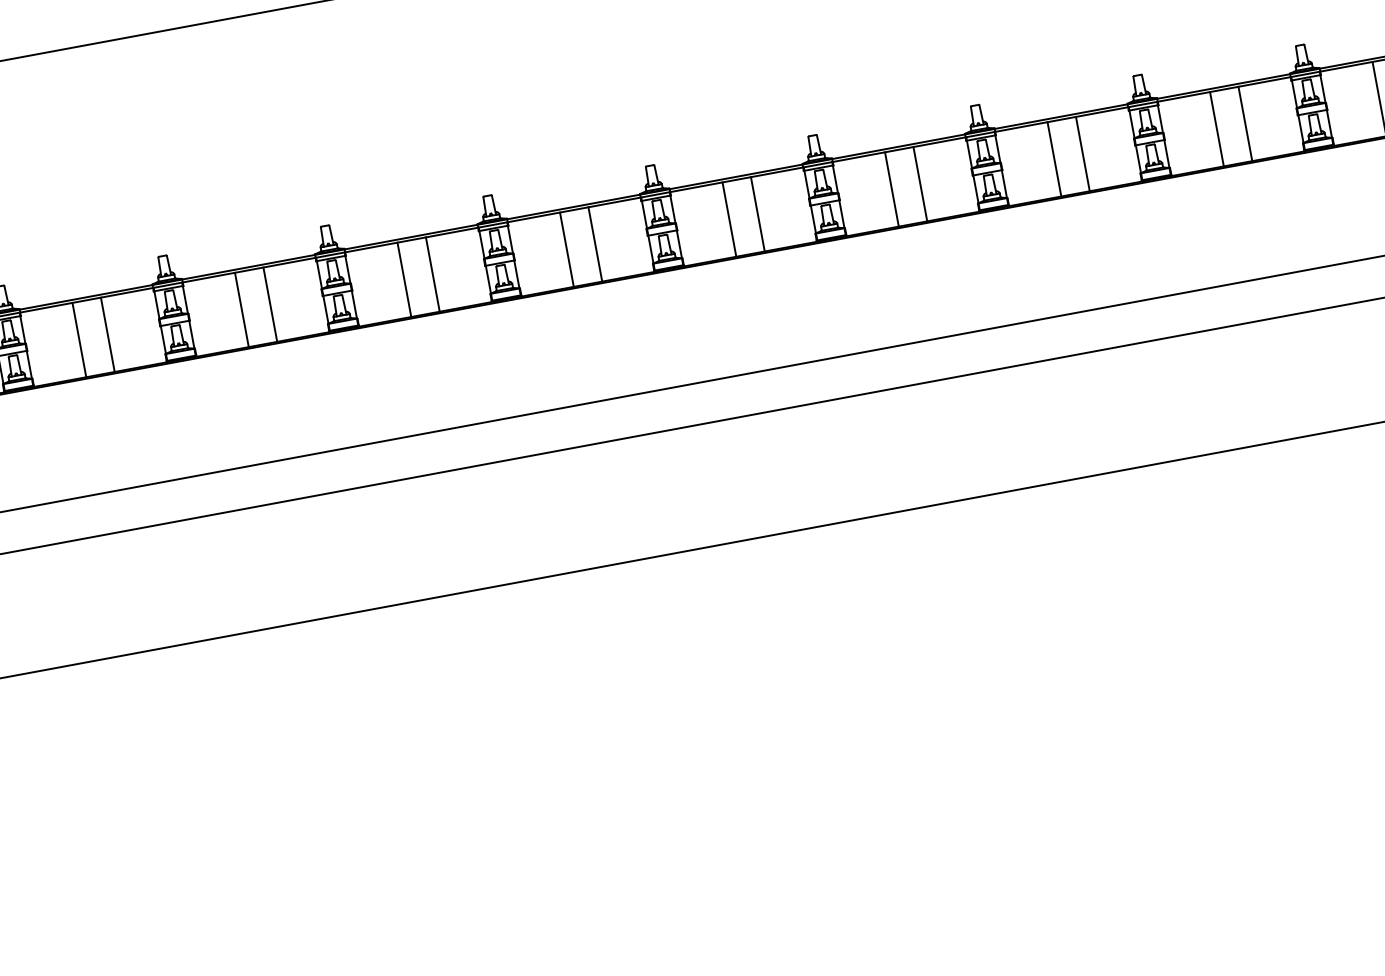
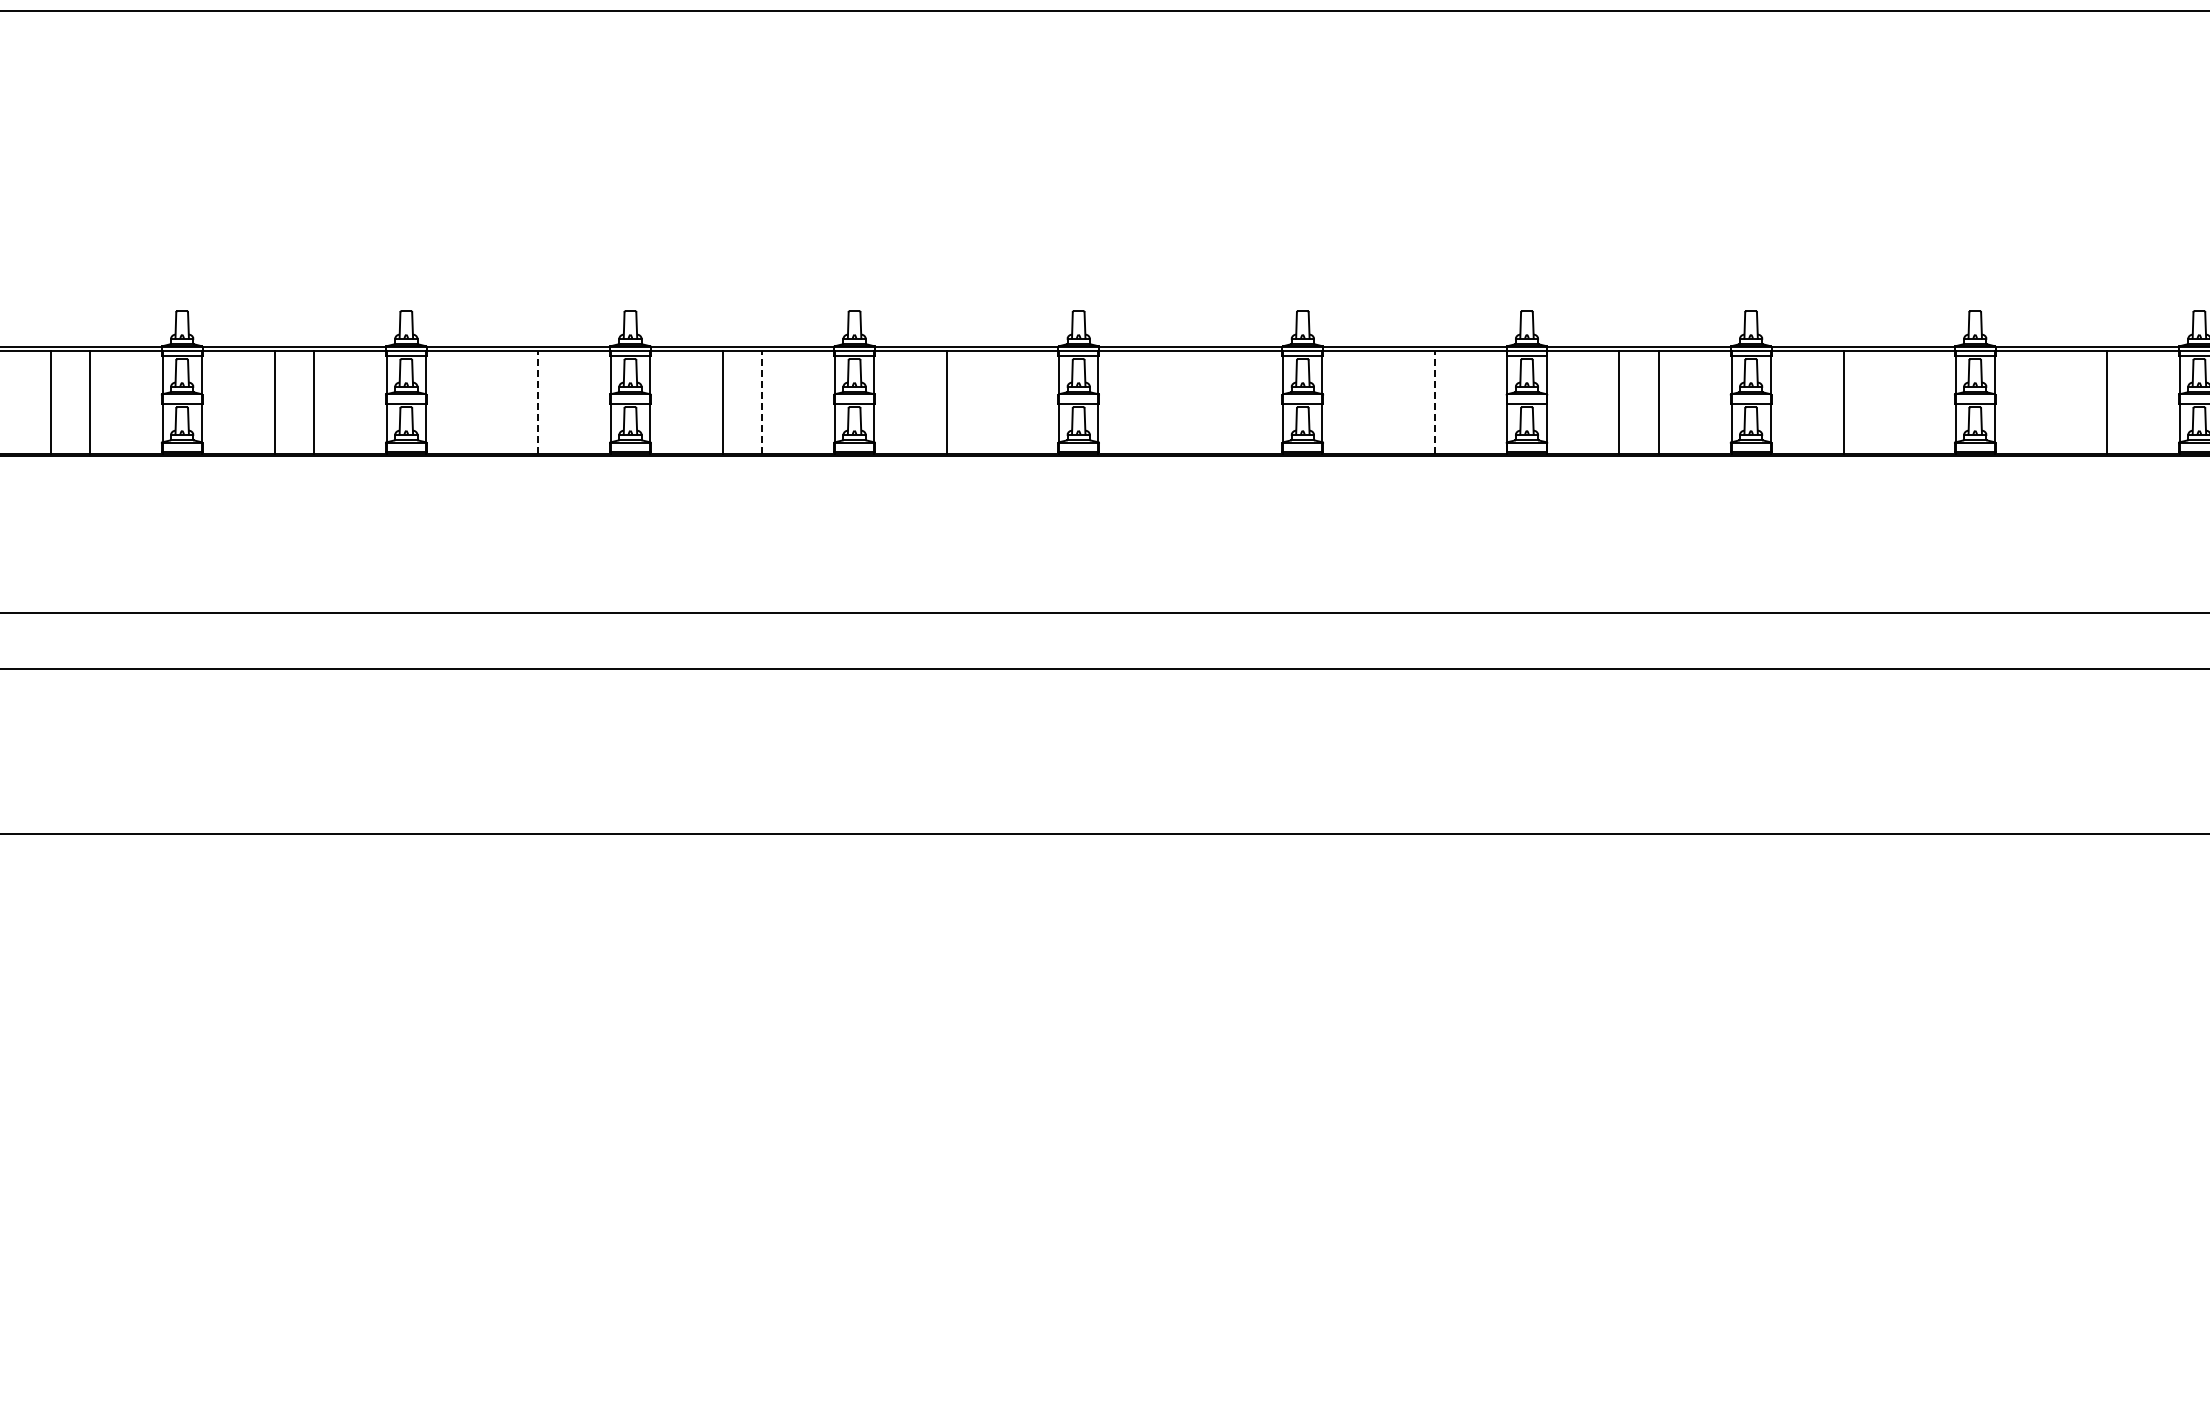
line: (1216, 129) -> (2067, 402), removed
line: (1082, 154) -> (1882, 402), removed
line: (757, 214) -> (1434, 402), solid -> dashed
line: (729, 219) -> (1395, 402), removed
line: (595, 244) -> (1210, 402), removed
line: (567, 249) -> (1171, 402), removed
line: (432, 274) -> (986, 402), removed
line: (270, 304) -> (762, 402), solid -> dashed
line: (108, 334) -> (538, 402), solid -> dashed
line: (79, 340) -> (498, 402), removed

